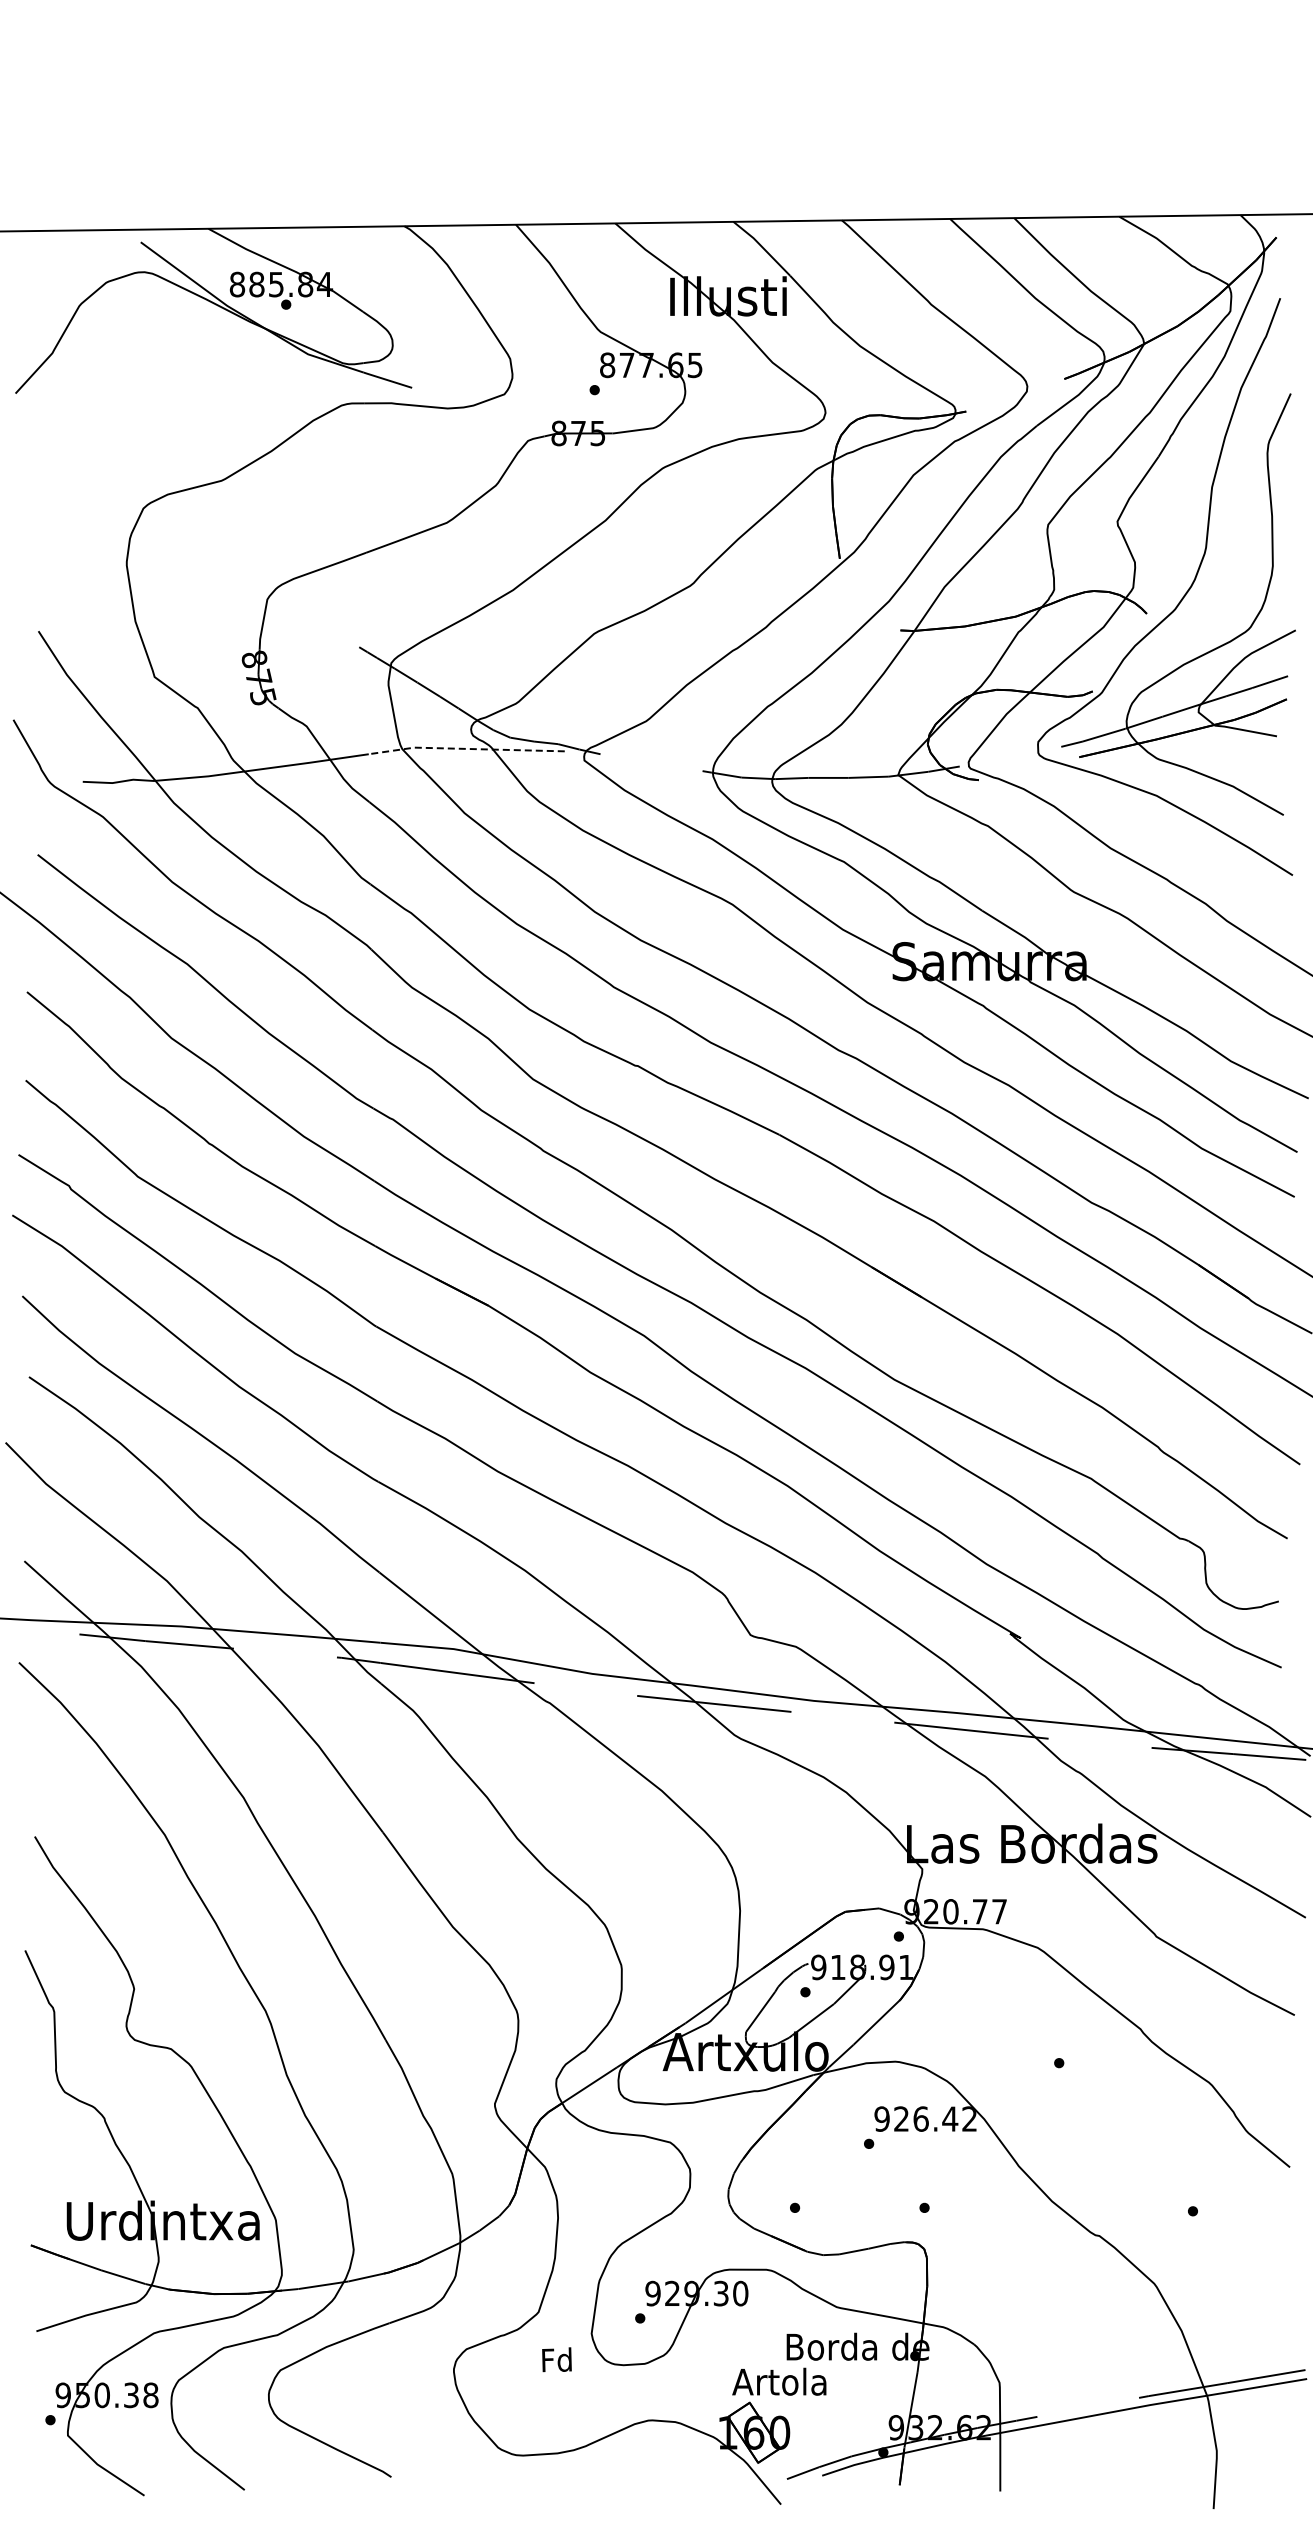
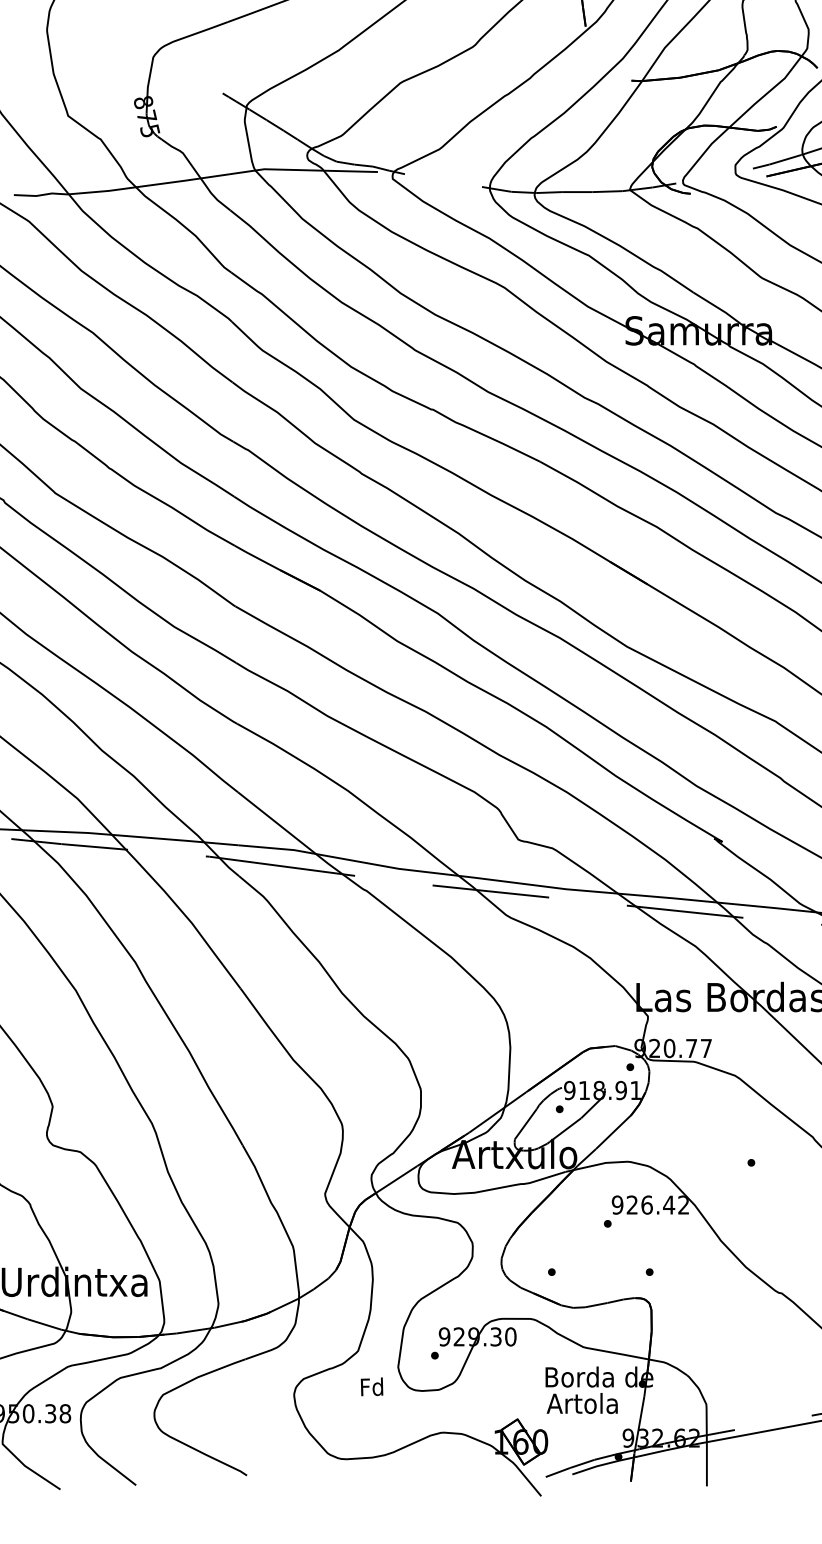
line: (465, 748) -> (302, 169), dashed -> solid
text: (779, 2381) -> (582, 1403), moved

